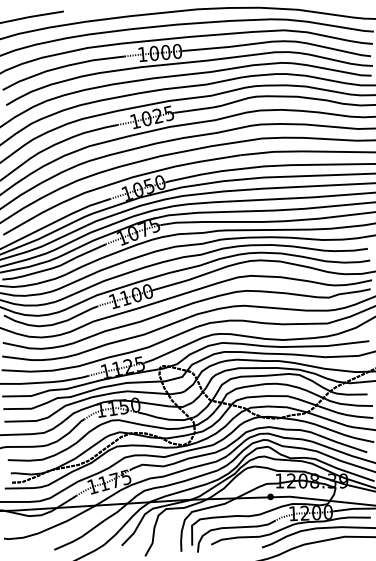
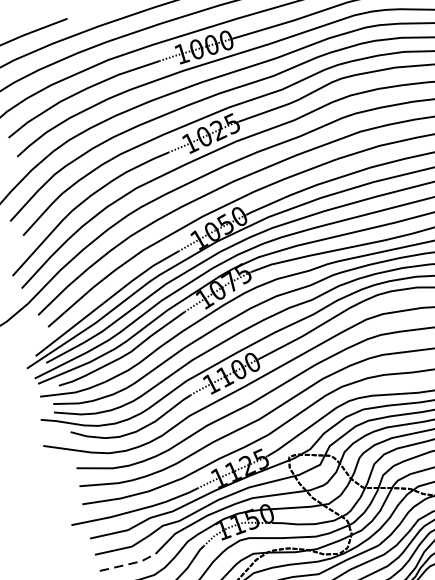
line: (27, 421) -> (129, 564), solid -> dashed

